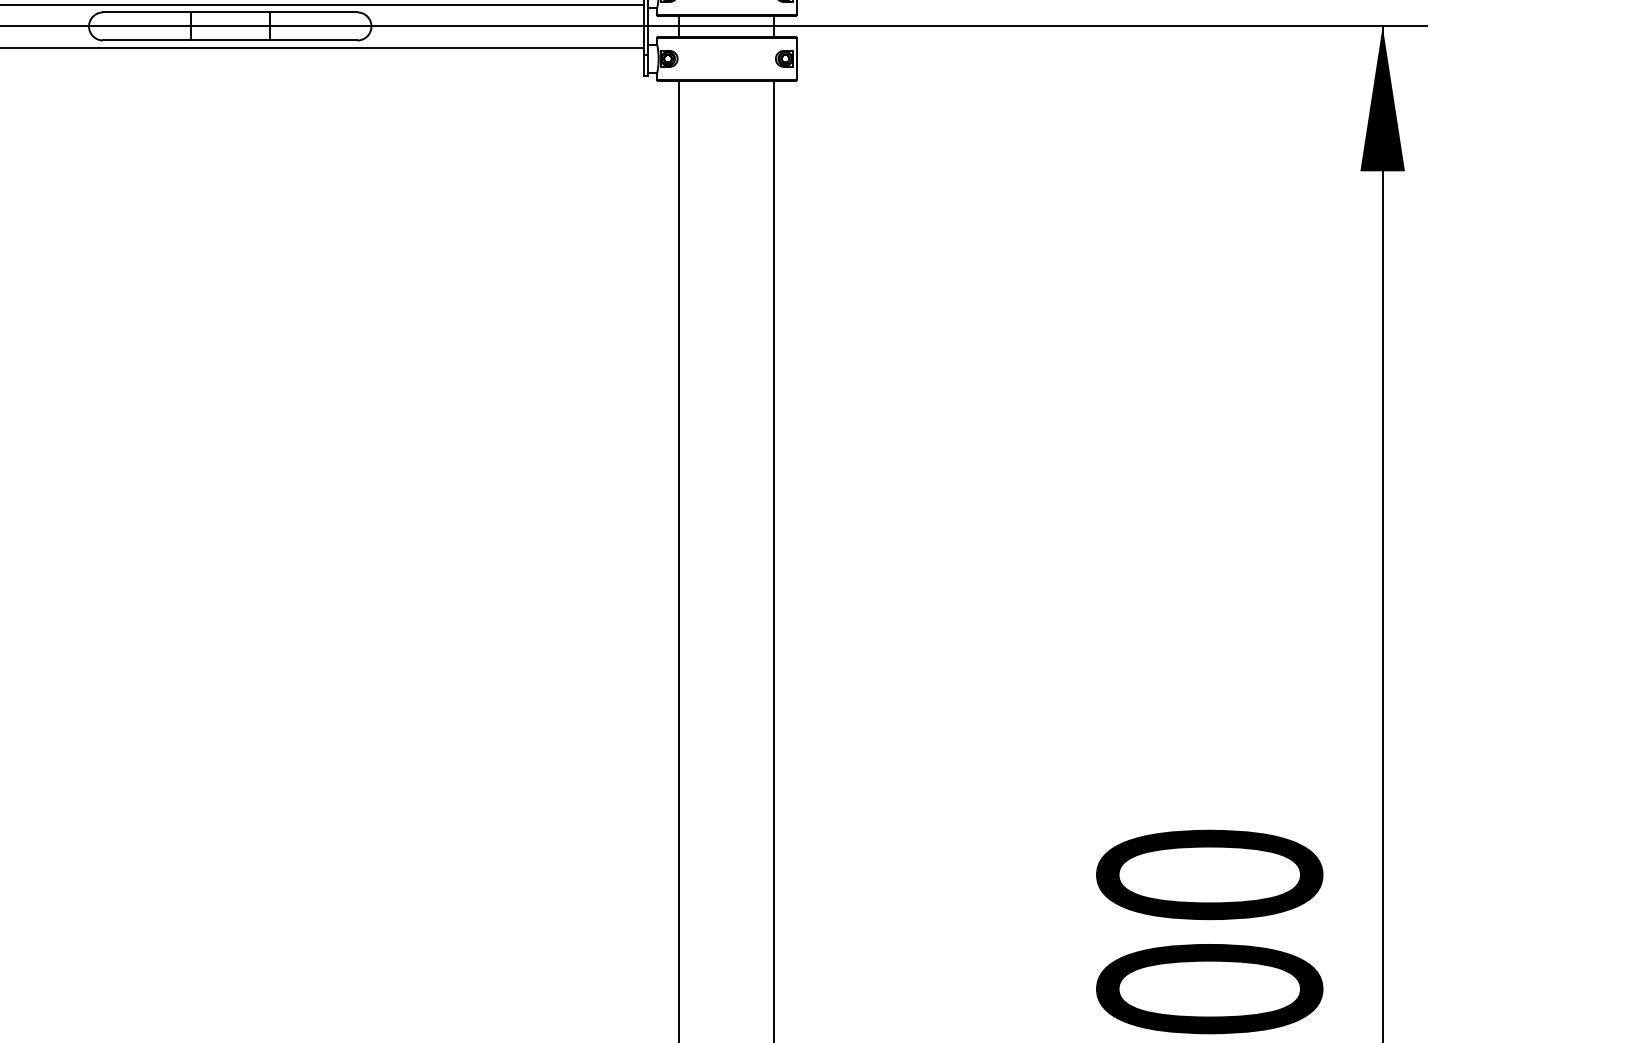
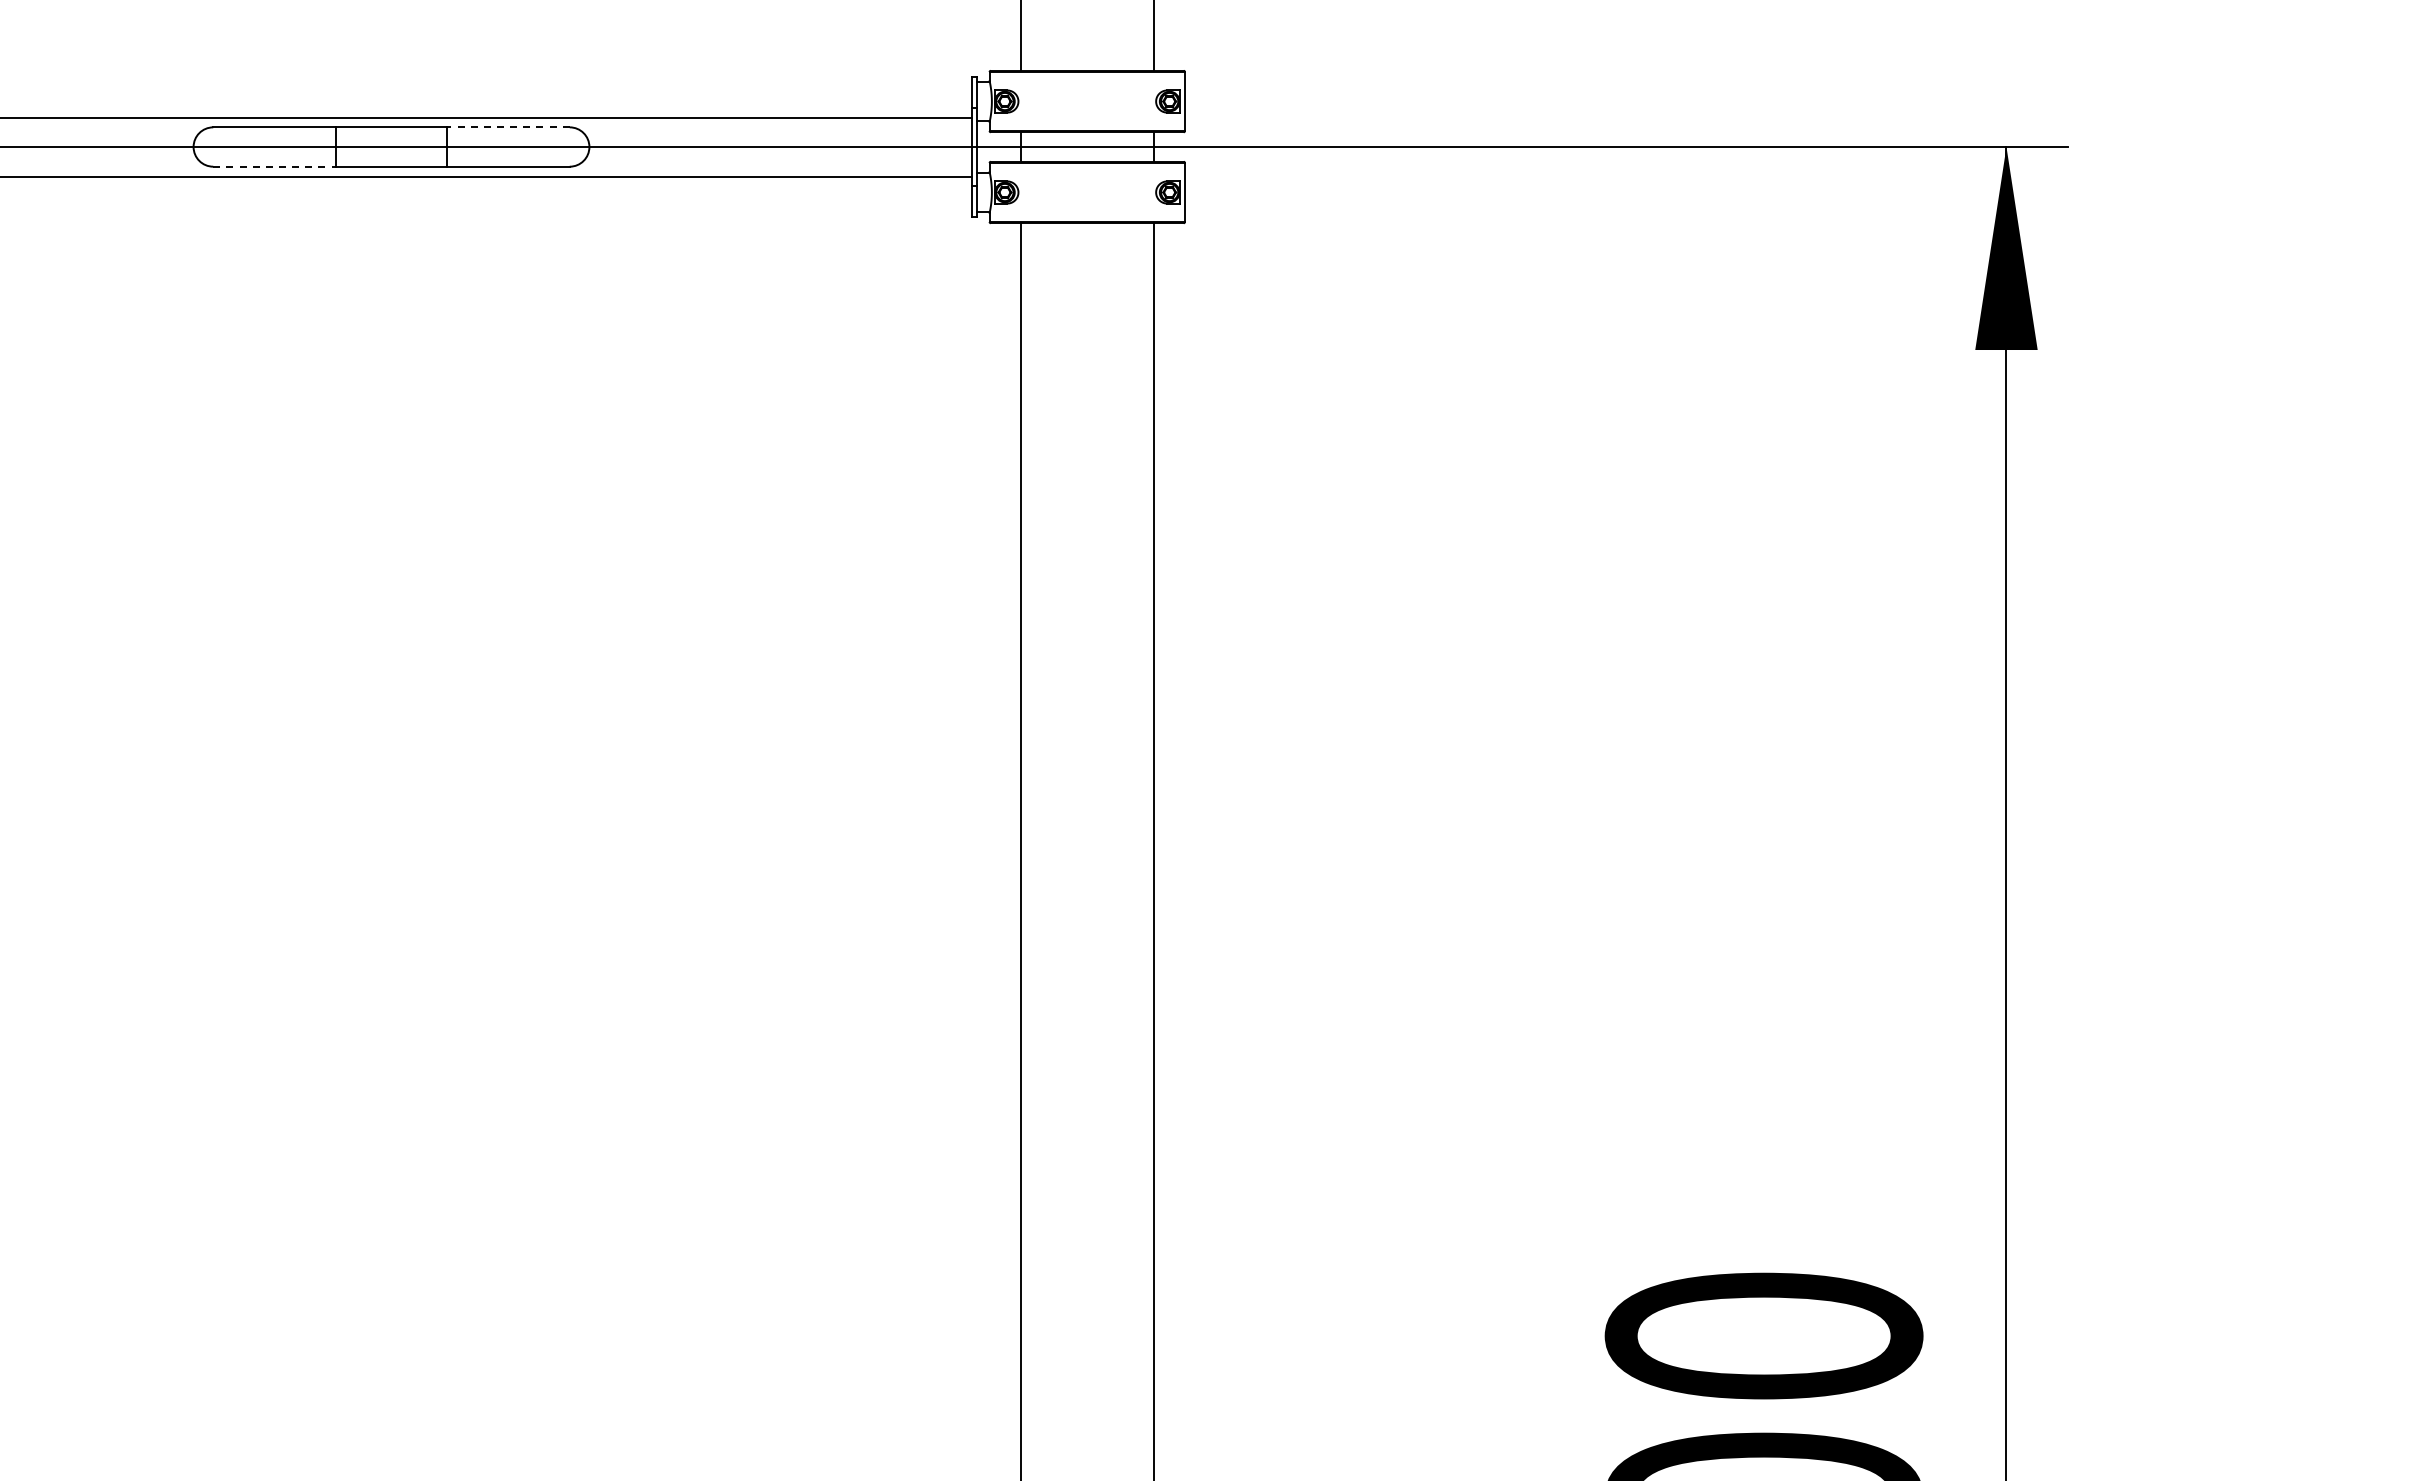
line: (313, 12) -> (507, 127), solid -> dashed
line: (147, 40) -> (275, 166), solid -> dashed

